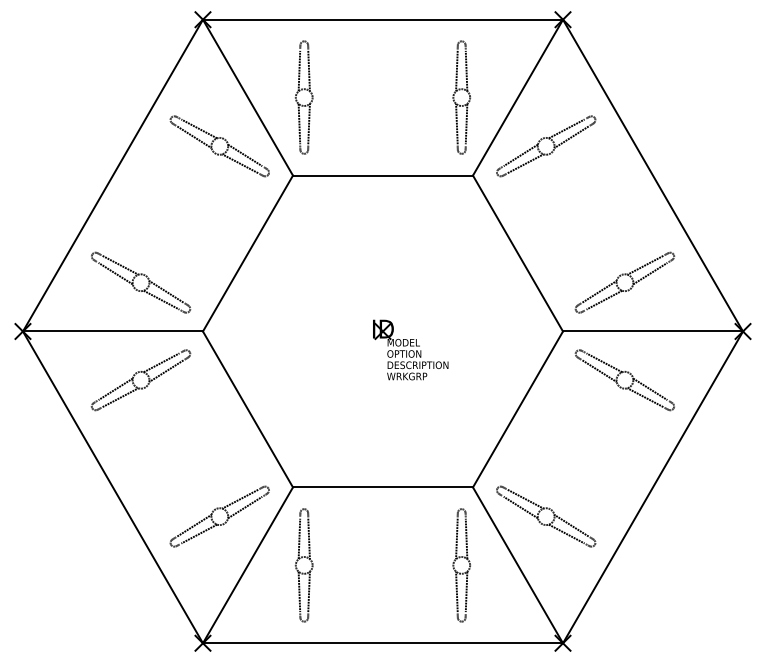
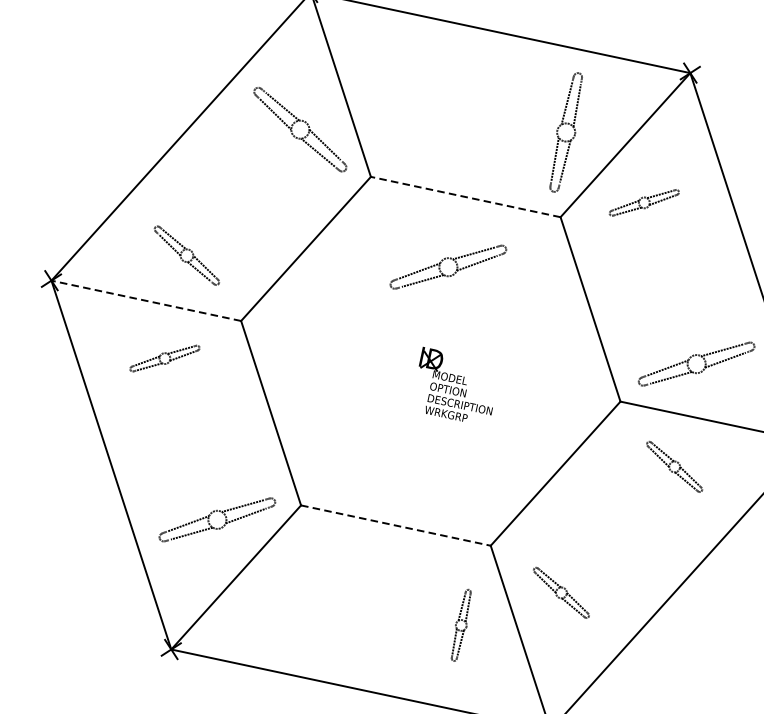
part: (303, 97) -> (399, 96), removed
part: (546, 146) -> (644, 203), size x0.6
line: (382, 175) -> (465, 196), solid -> dashed
part: (380, 242) -> (448, 266), added
part: (141, 282) -> (187, 255), size x0.7
line: (112, 331) -> (145, 300), solid -> dashed
part: (140, 380) -> (164, 358), size x0.6
part: (624, 380) -> (674, 467), size x0.6
line: (383, 487) -> (396, 525), solid -> dashed
part: (546, 516) -> (561, 592), size x0.6
part: (303, 565) -> (294, 590), removed
part: (461, 565) -> (461, 625), size x0.6

